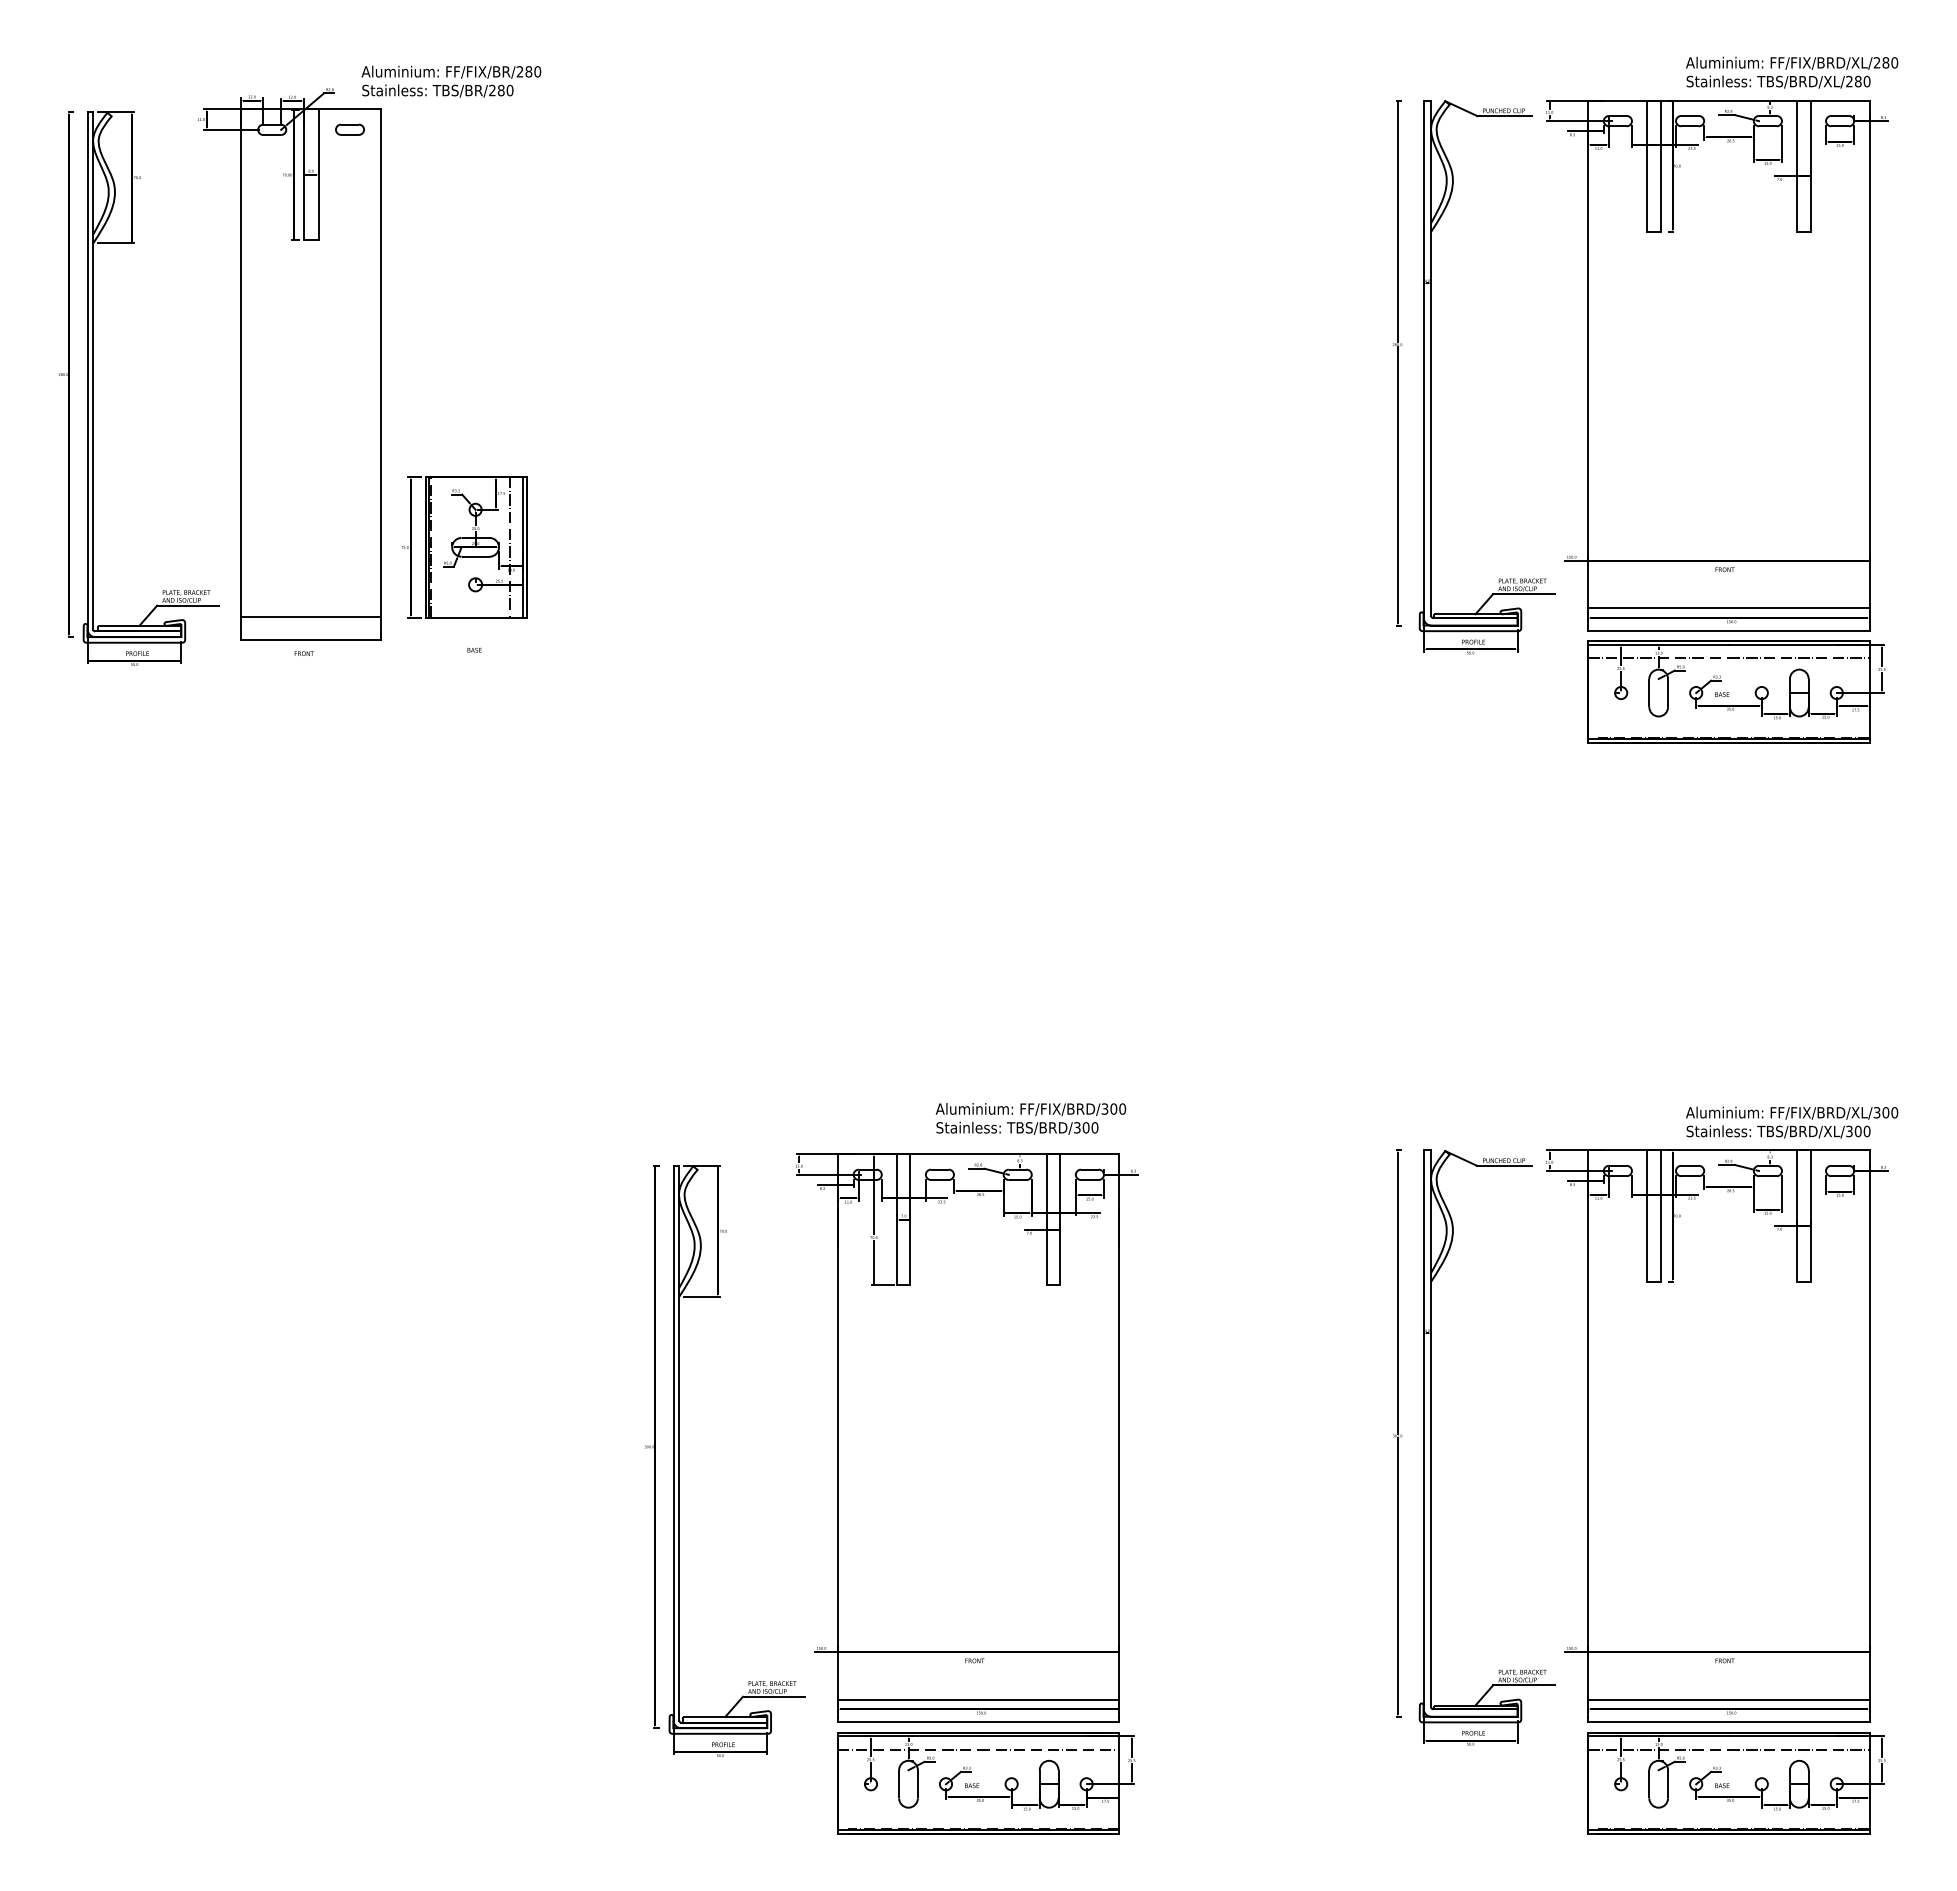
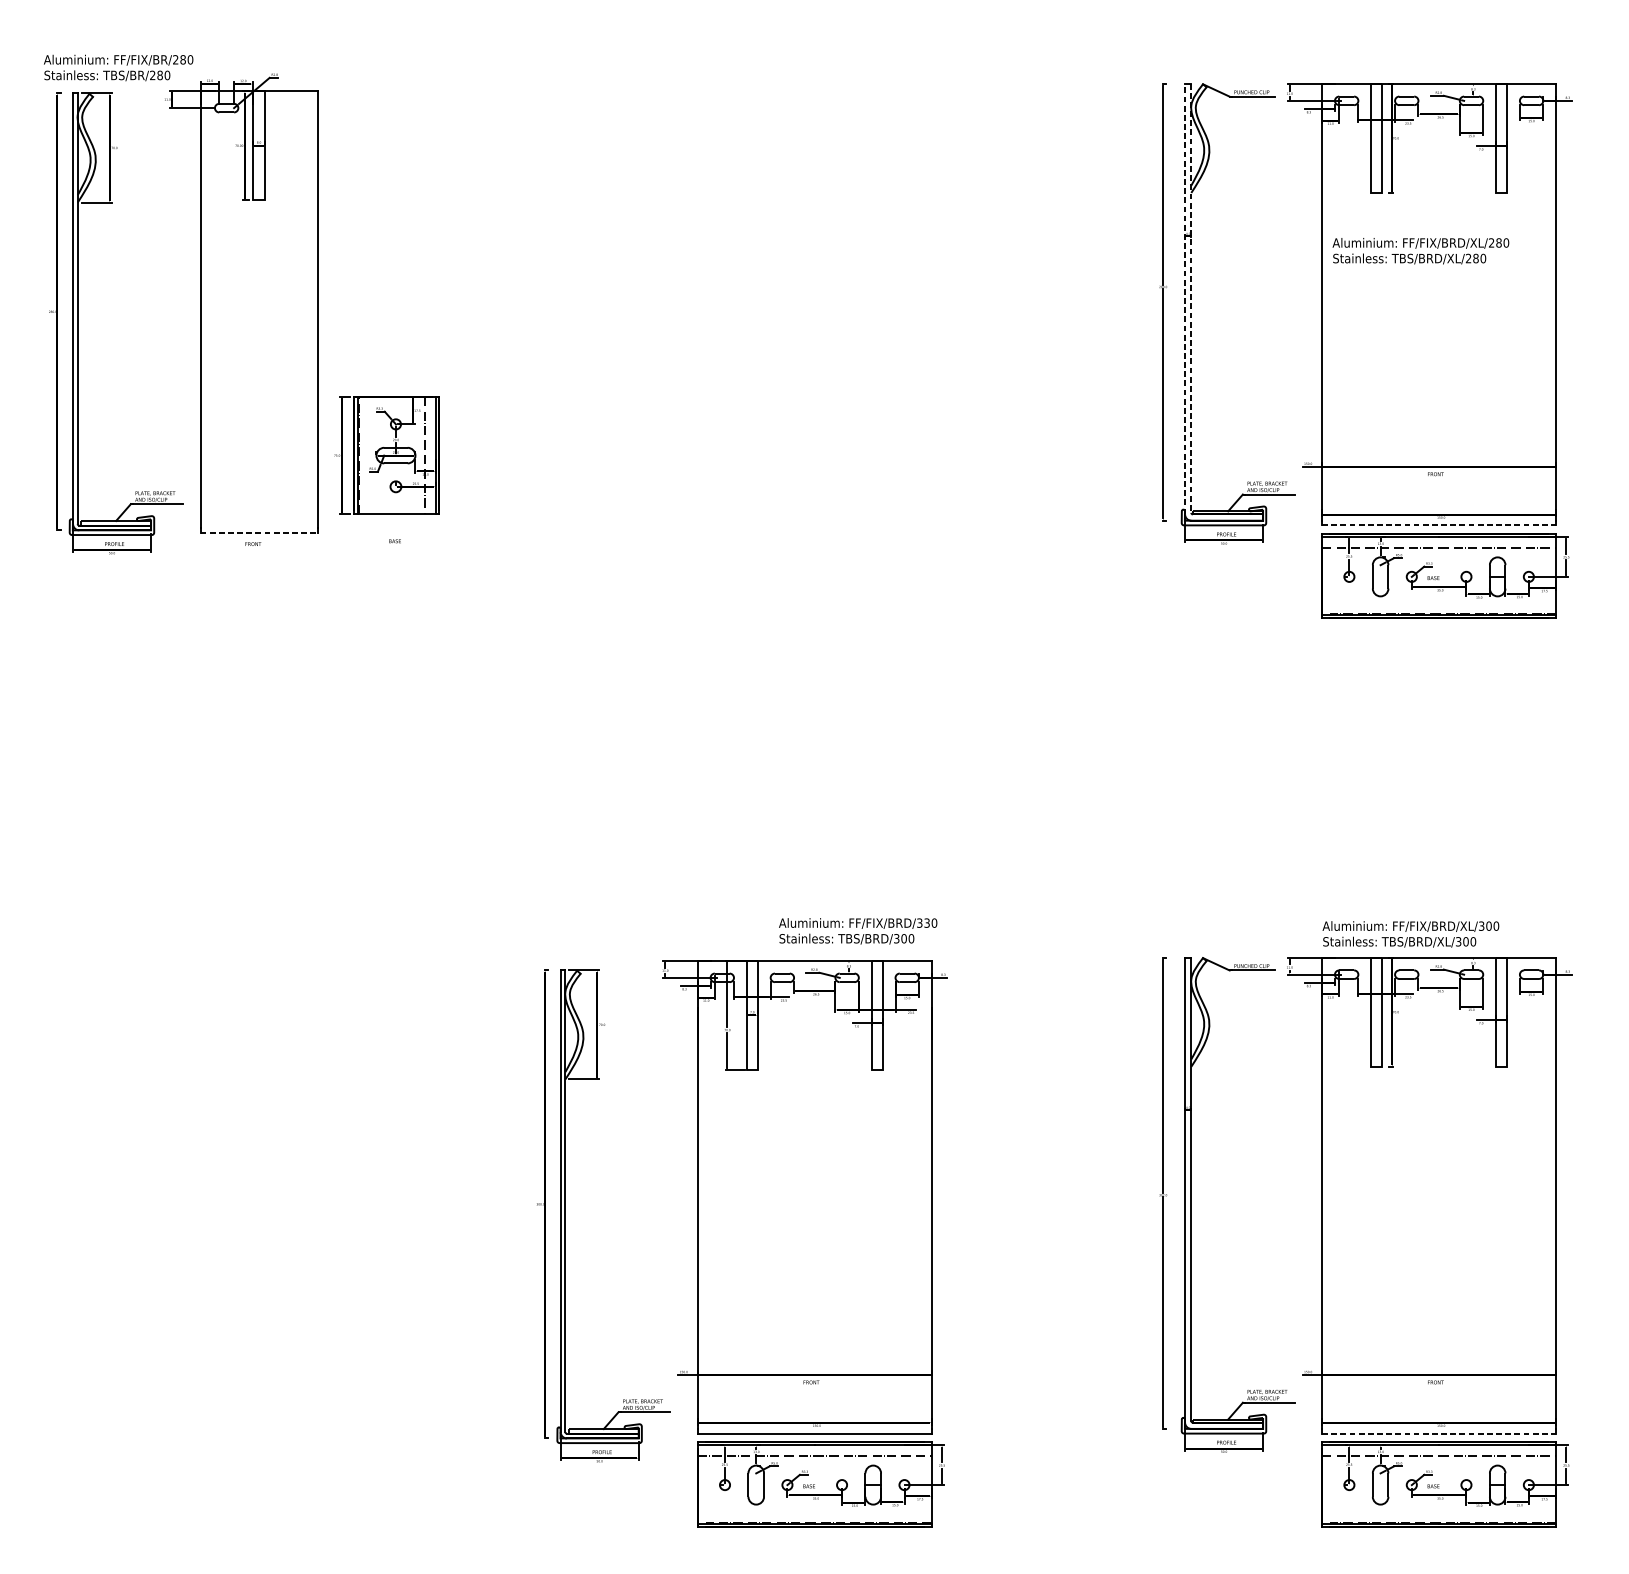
text: (1792, 72) -> (1421, 250), moved
text: (451, 81) -> (118, 67), moved
part: (349, 129) -> (290, 107), removed
line: (1431, 358) -> (1191, 298), solid -> dashed
line: (1423, 359) -> (1184, 299), solid -> dashed
line: (1728, 608) -> (1438, 506), removed
line: (310, 617) -> (258, 514), removed
line: (1729, 631) -> (1439, 525), solid -> dashed
line: (311, 639) -> (259, 532), solid -> dashed
text: (1113, 1108) -> (926, 922), FF/FIX/BRD/300 -> FF/FIX/BRD/330
text: (1792, 1122) -> (1411, 934), moved
line: (978, 1699) -> (814, 1414), removed
line: (1728, 1699) -> (1438, 1414), removed
line: (1729, 1722) -> (1439, 1433), solid -> dashed

